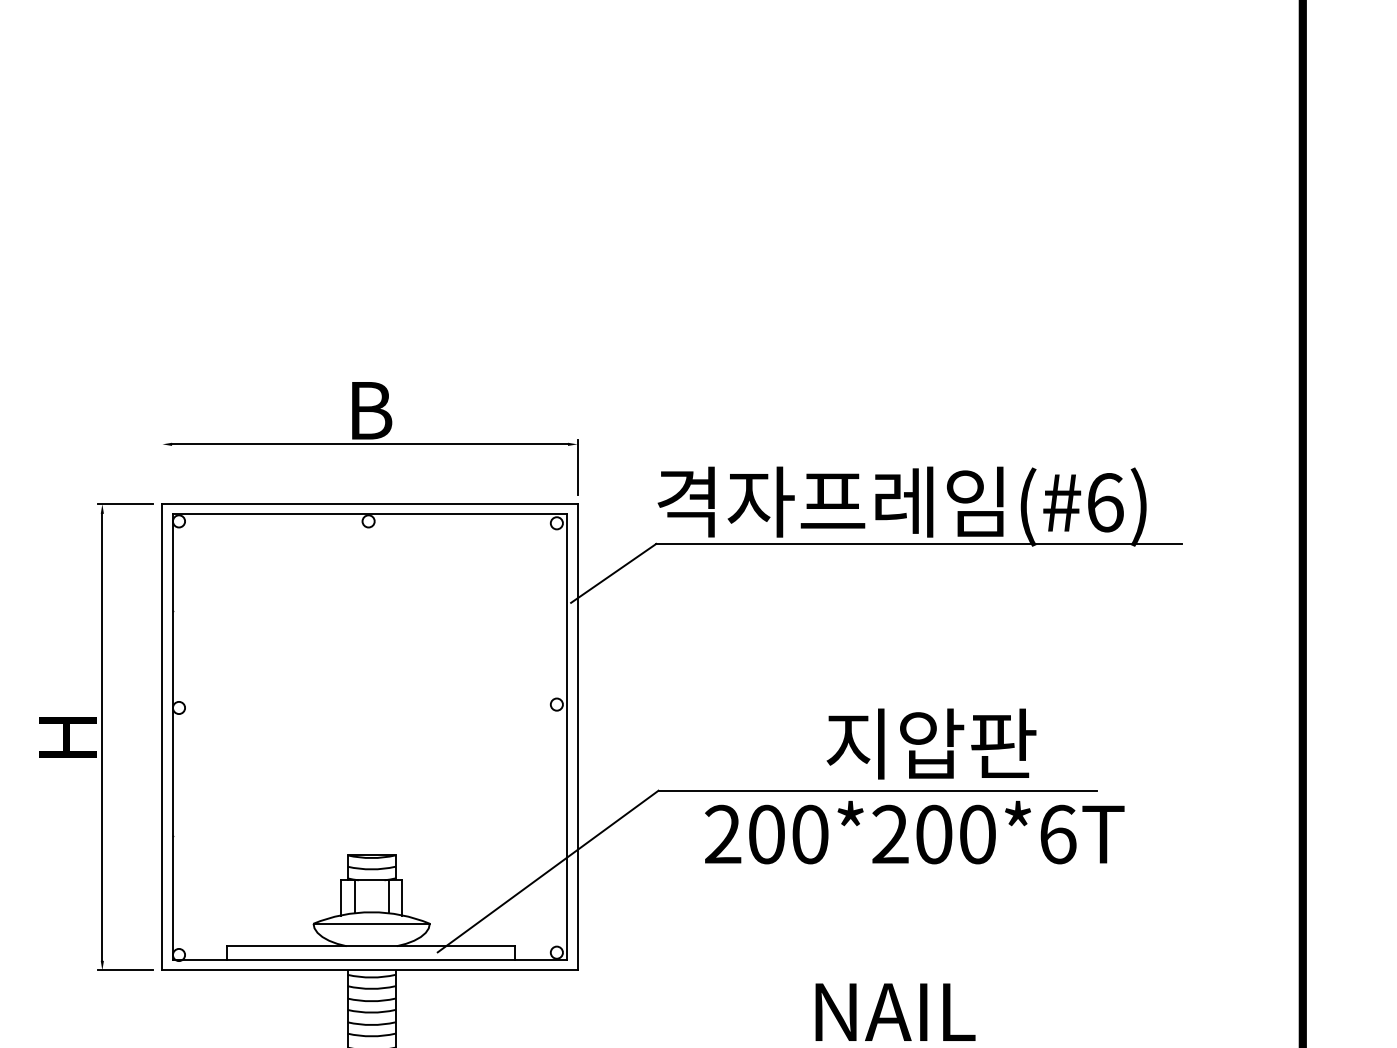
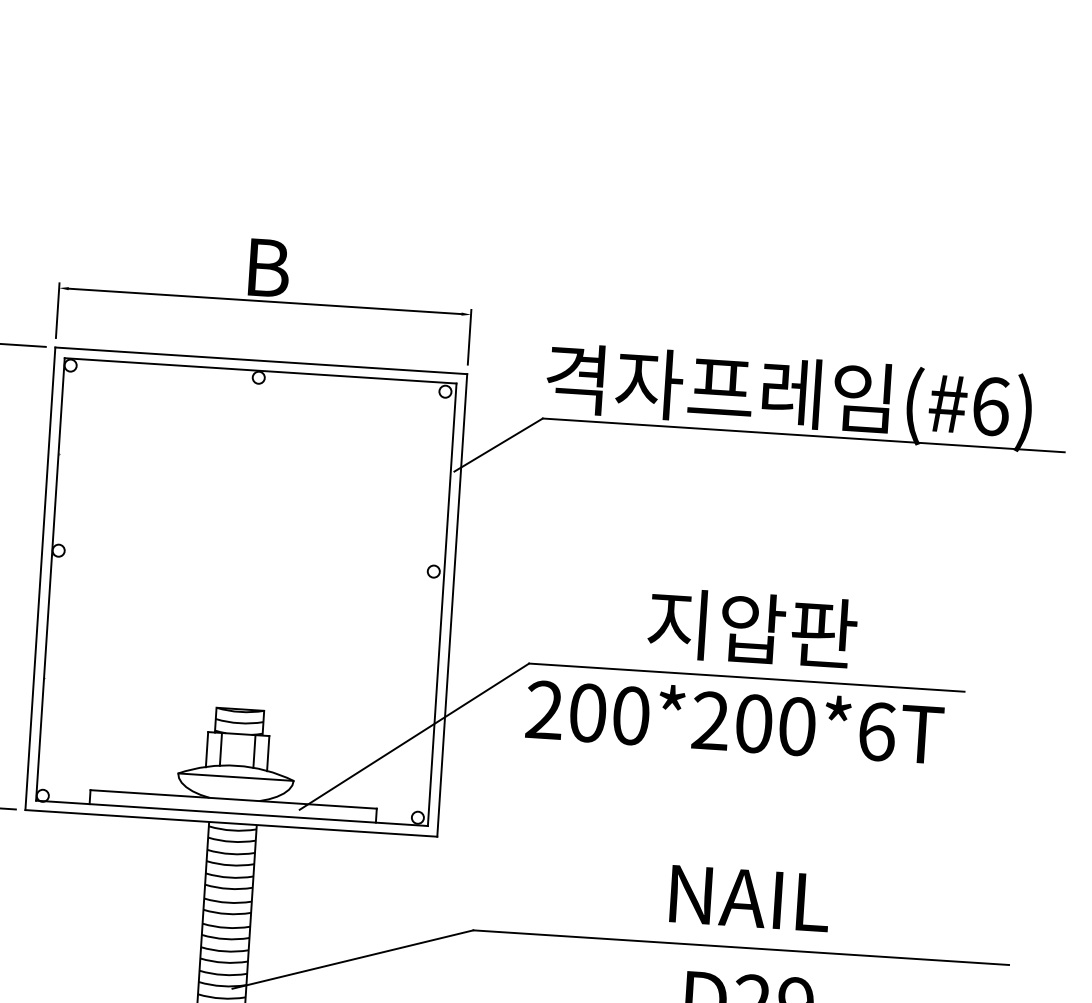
line: (162, 466) -> (57, 310), added
text: (931, 743) -> (752, 627), moved
text: (914, 832) -> (734, 720), moved

